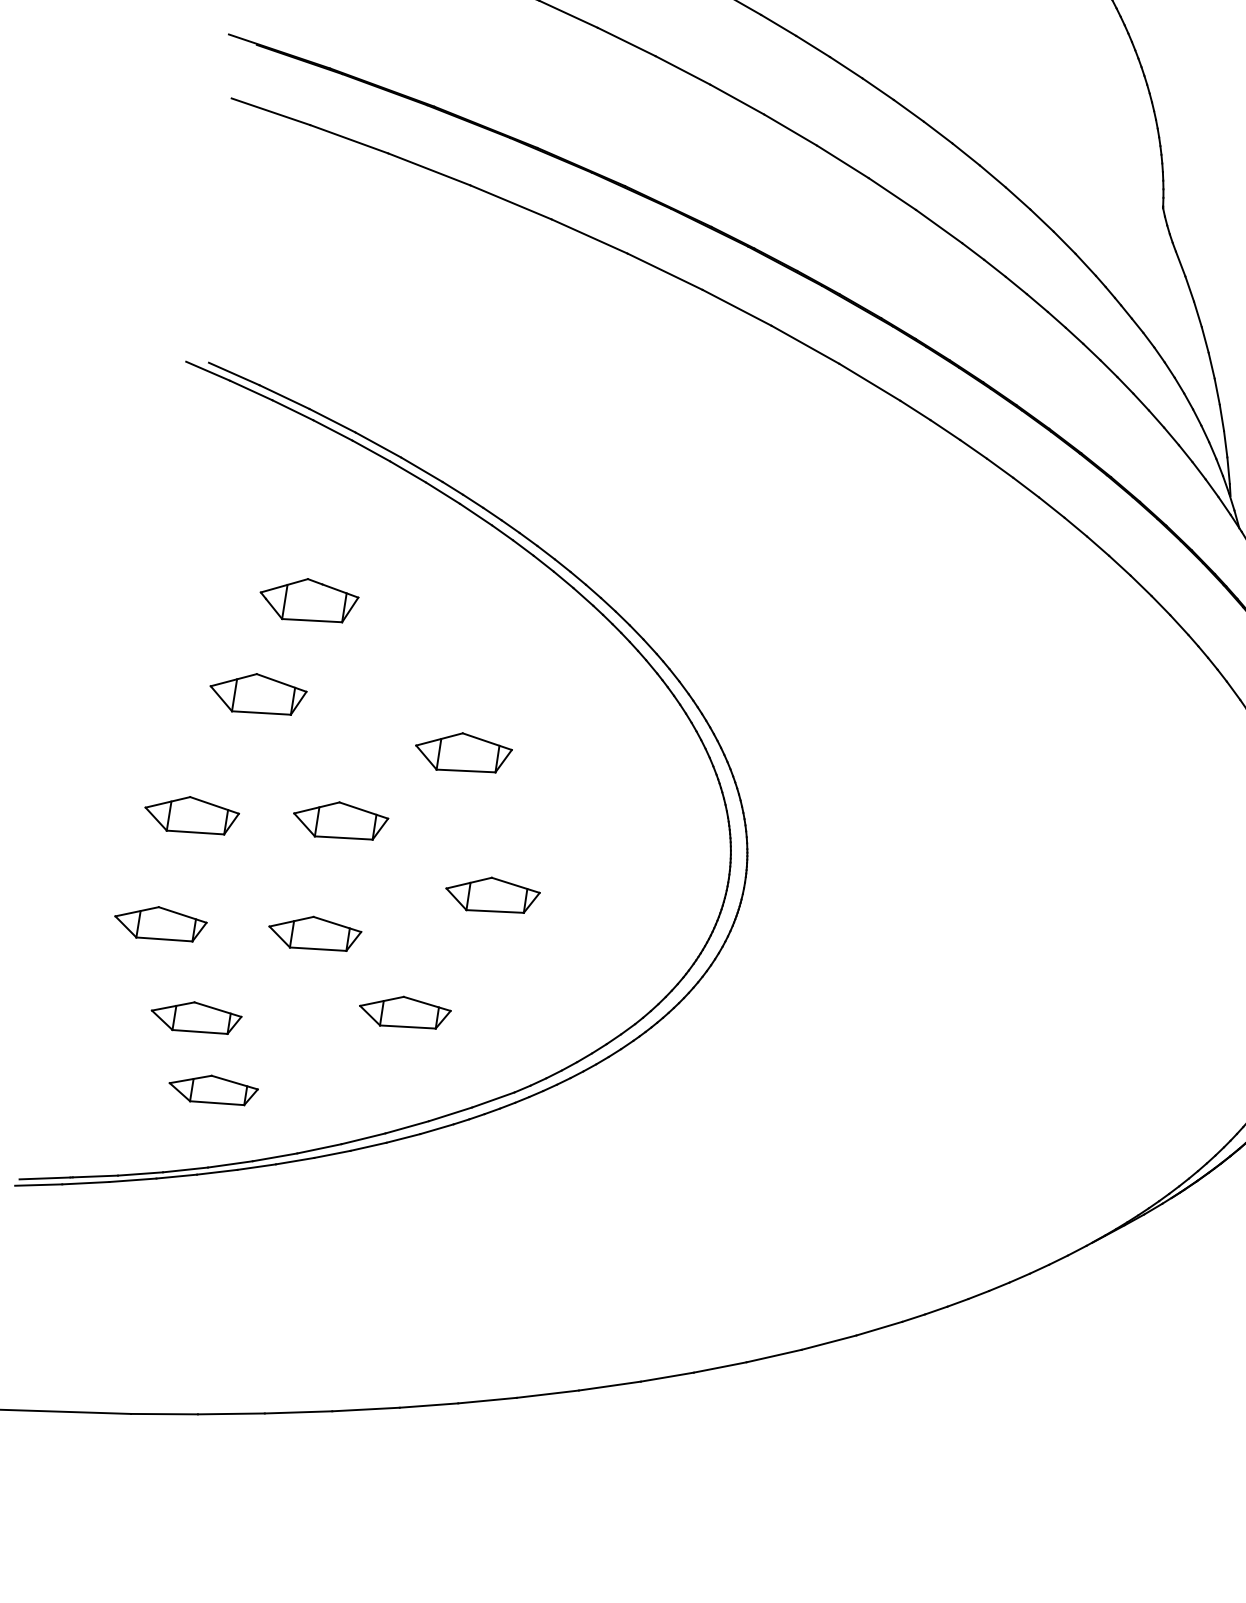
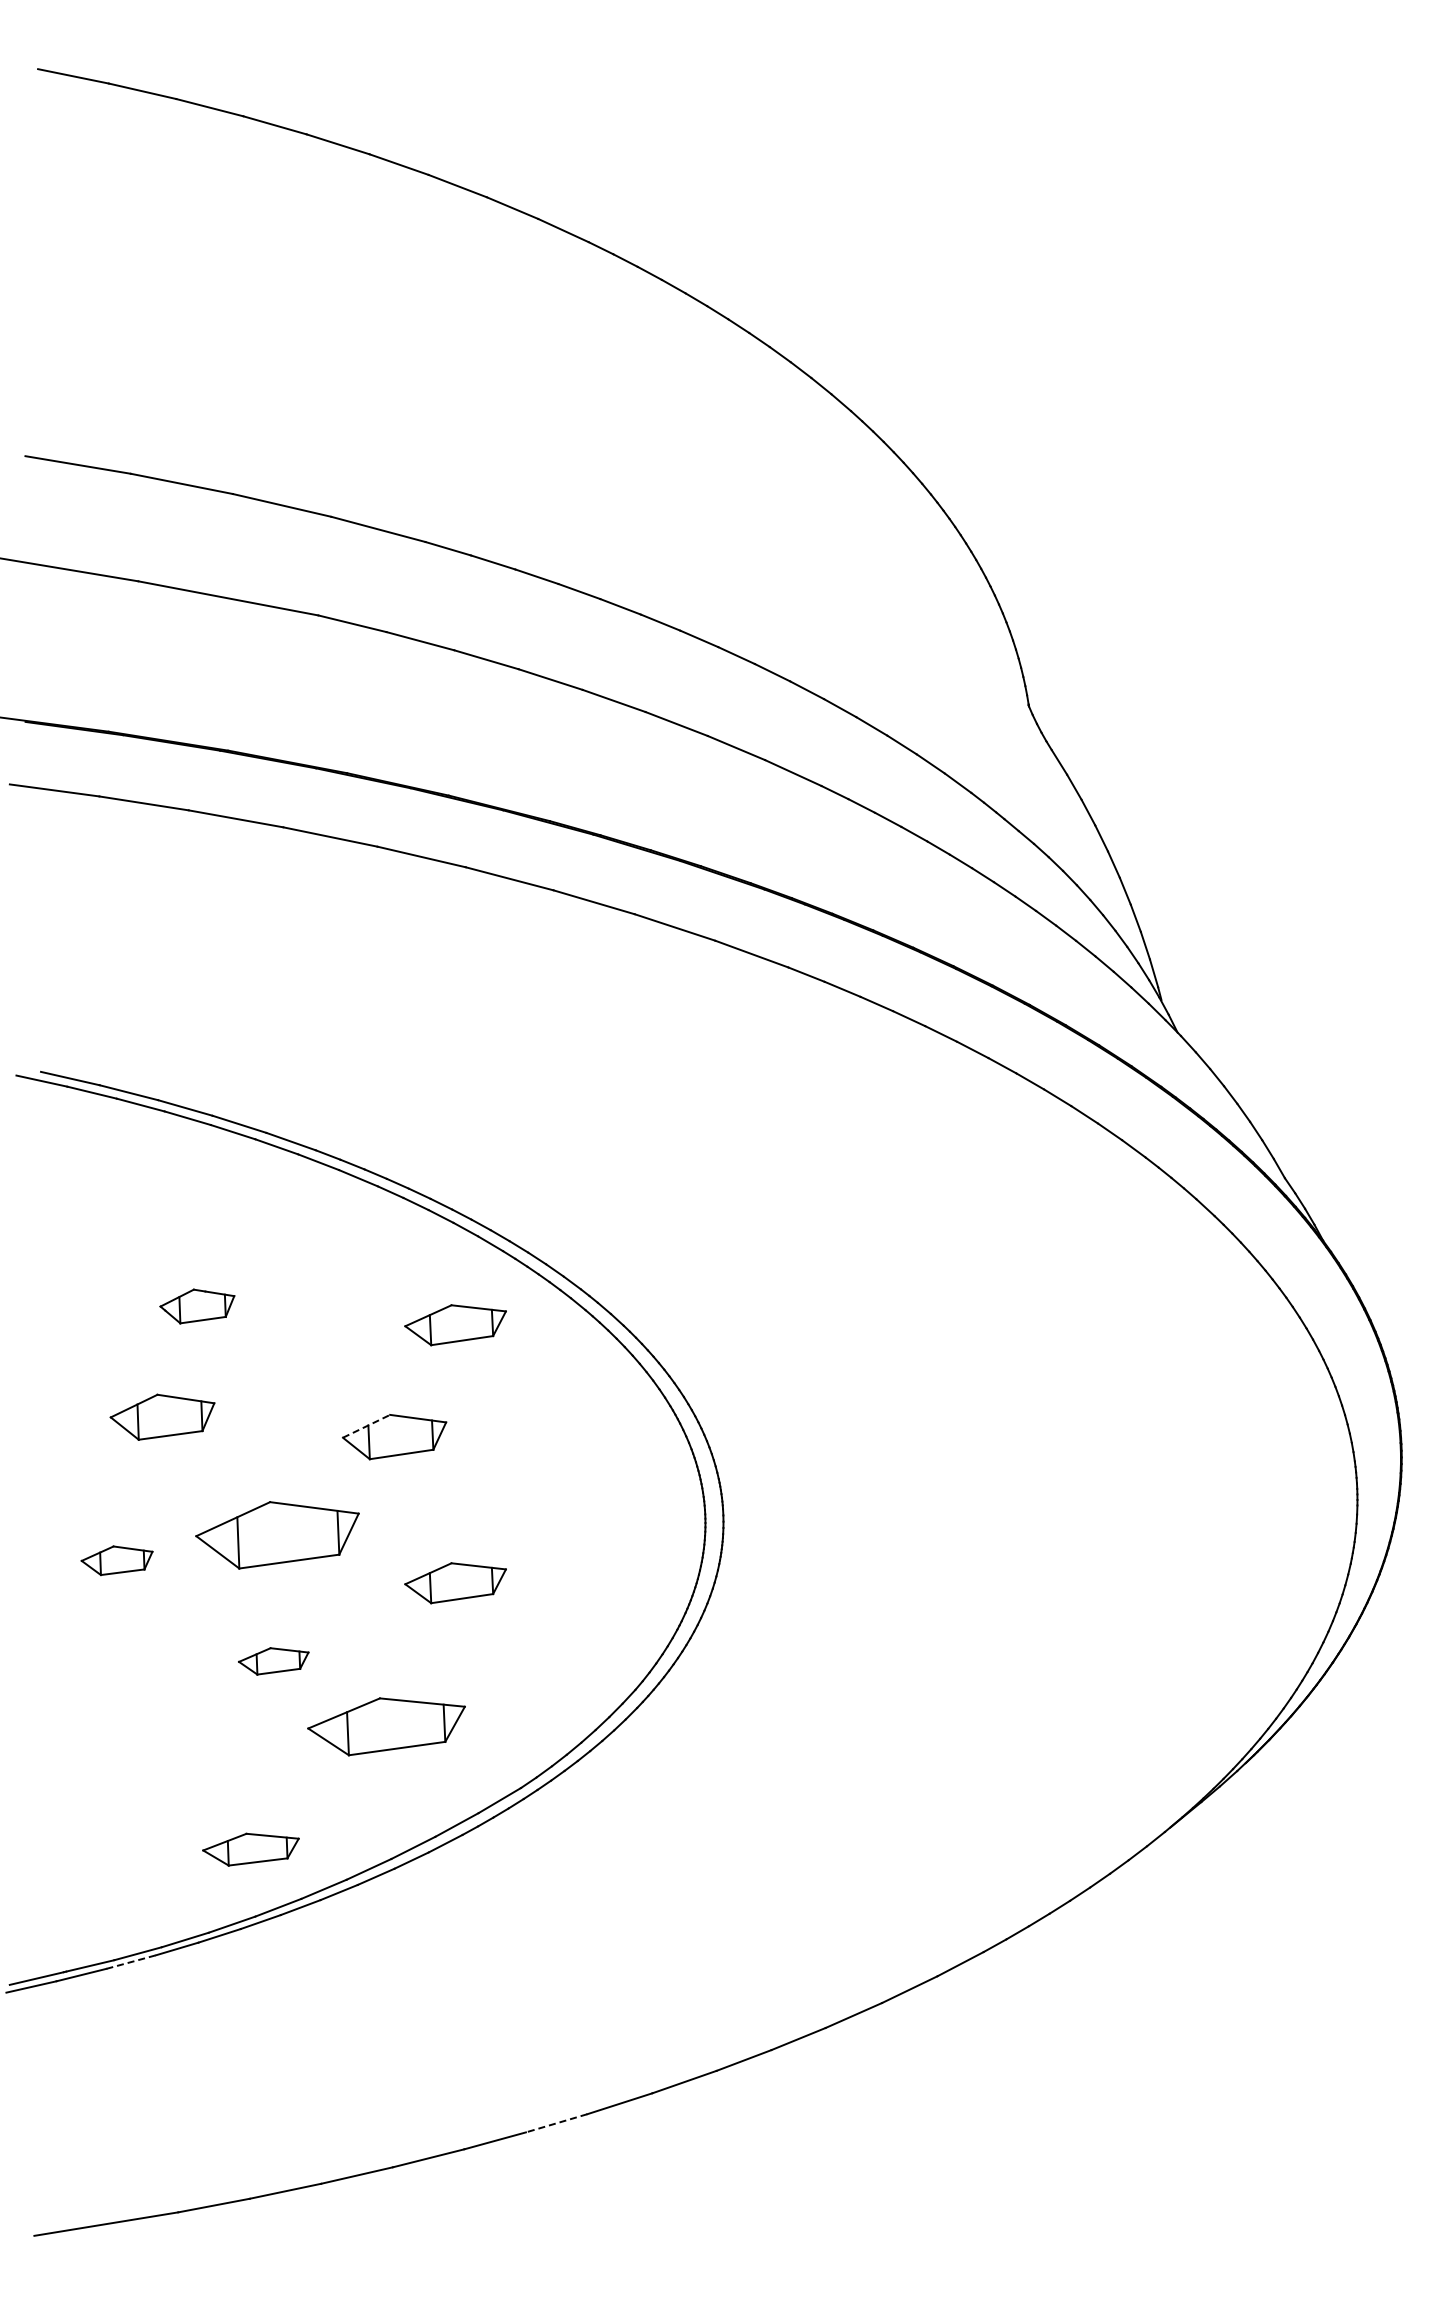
part: (308, 601) -> (197, 1306), size x0.7
part: (537, 664) -> (455, 1325), added
line: (440, 739) -> (367, 1426), solid -> dashed
part: (190, 816) -> (116, 1560), size x0.7
part: (340, 822) -> (277, 1535), size x1.6
part: (160, 924) -> (106, 1682), removed
part: (314, 934) -> (273, 1661), size x0.7
part: (404, 1013) -> (386, 1726), size x1.6
part: (194, 1017) -> (163, 1775), removed
part: (212, 1090) -> (250, 1849), moved
line: (133, 1180) -> (131, 1962), solid -> dashed
line: (487, 1400) -> (556, 2123), solid -> dashed

